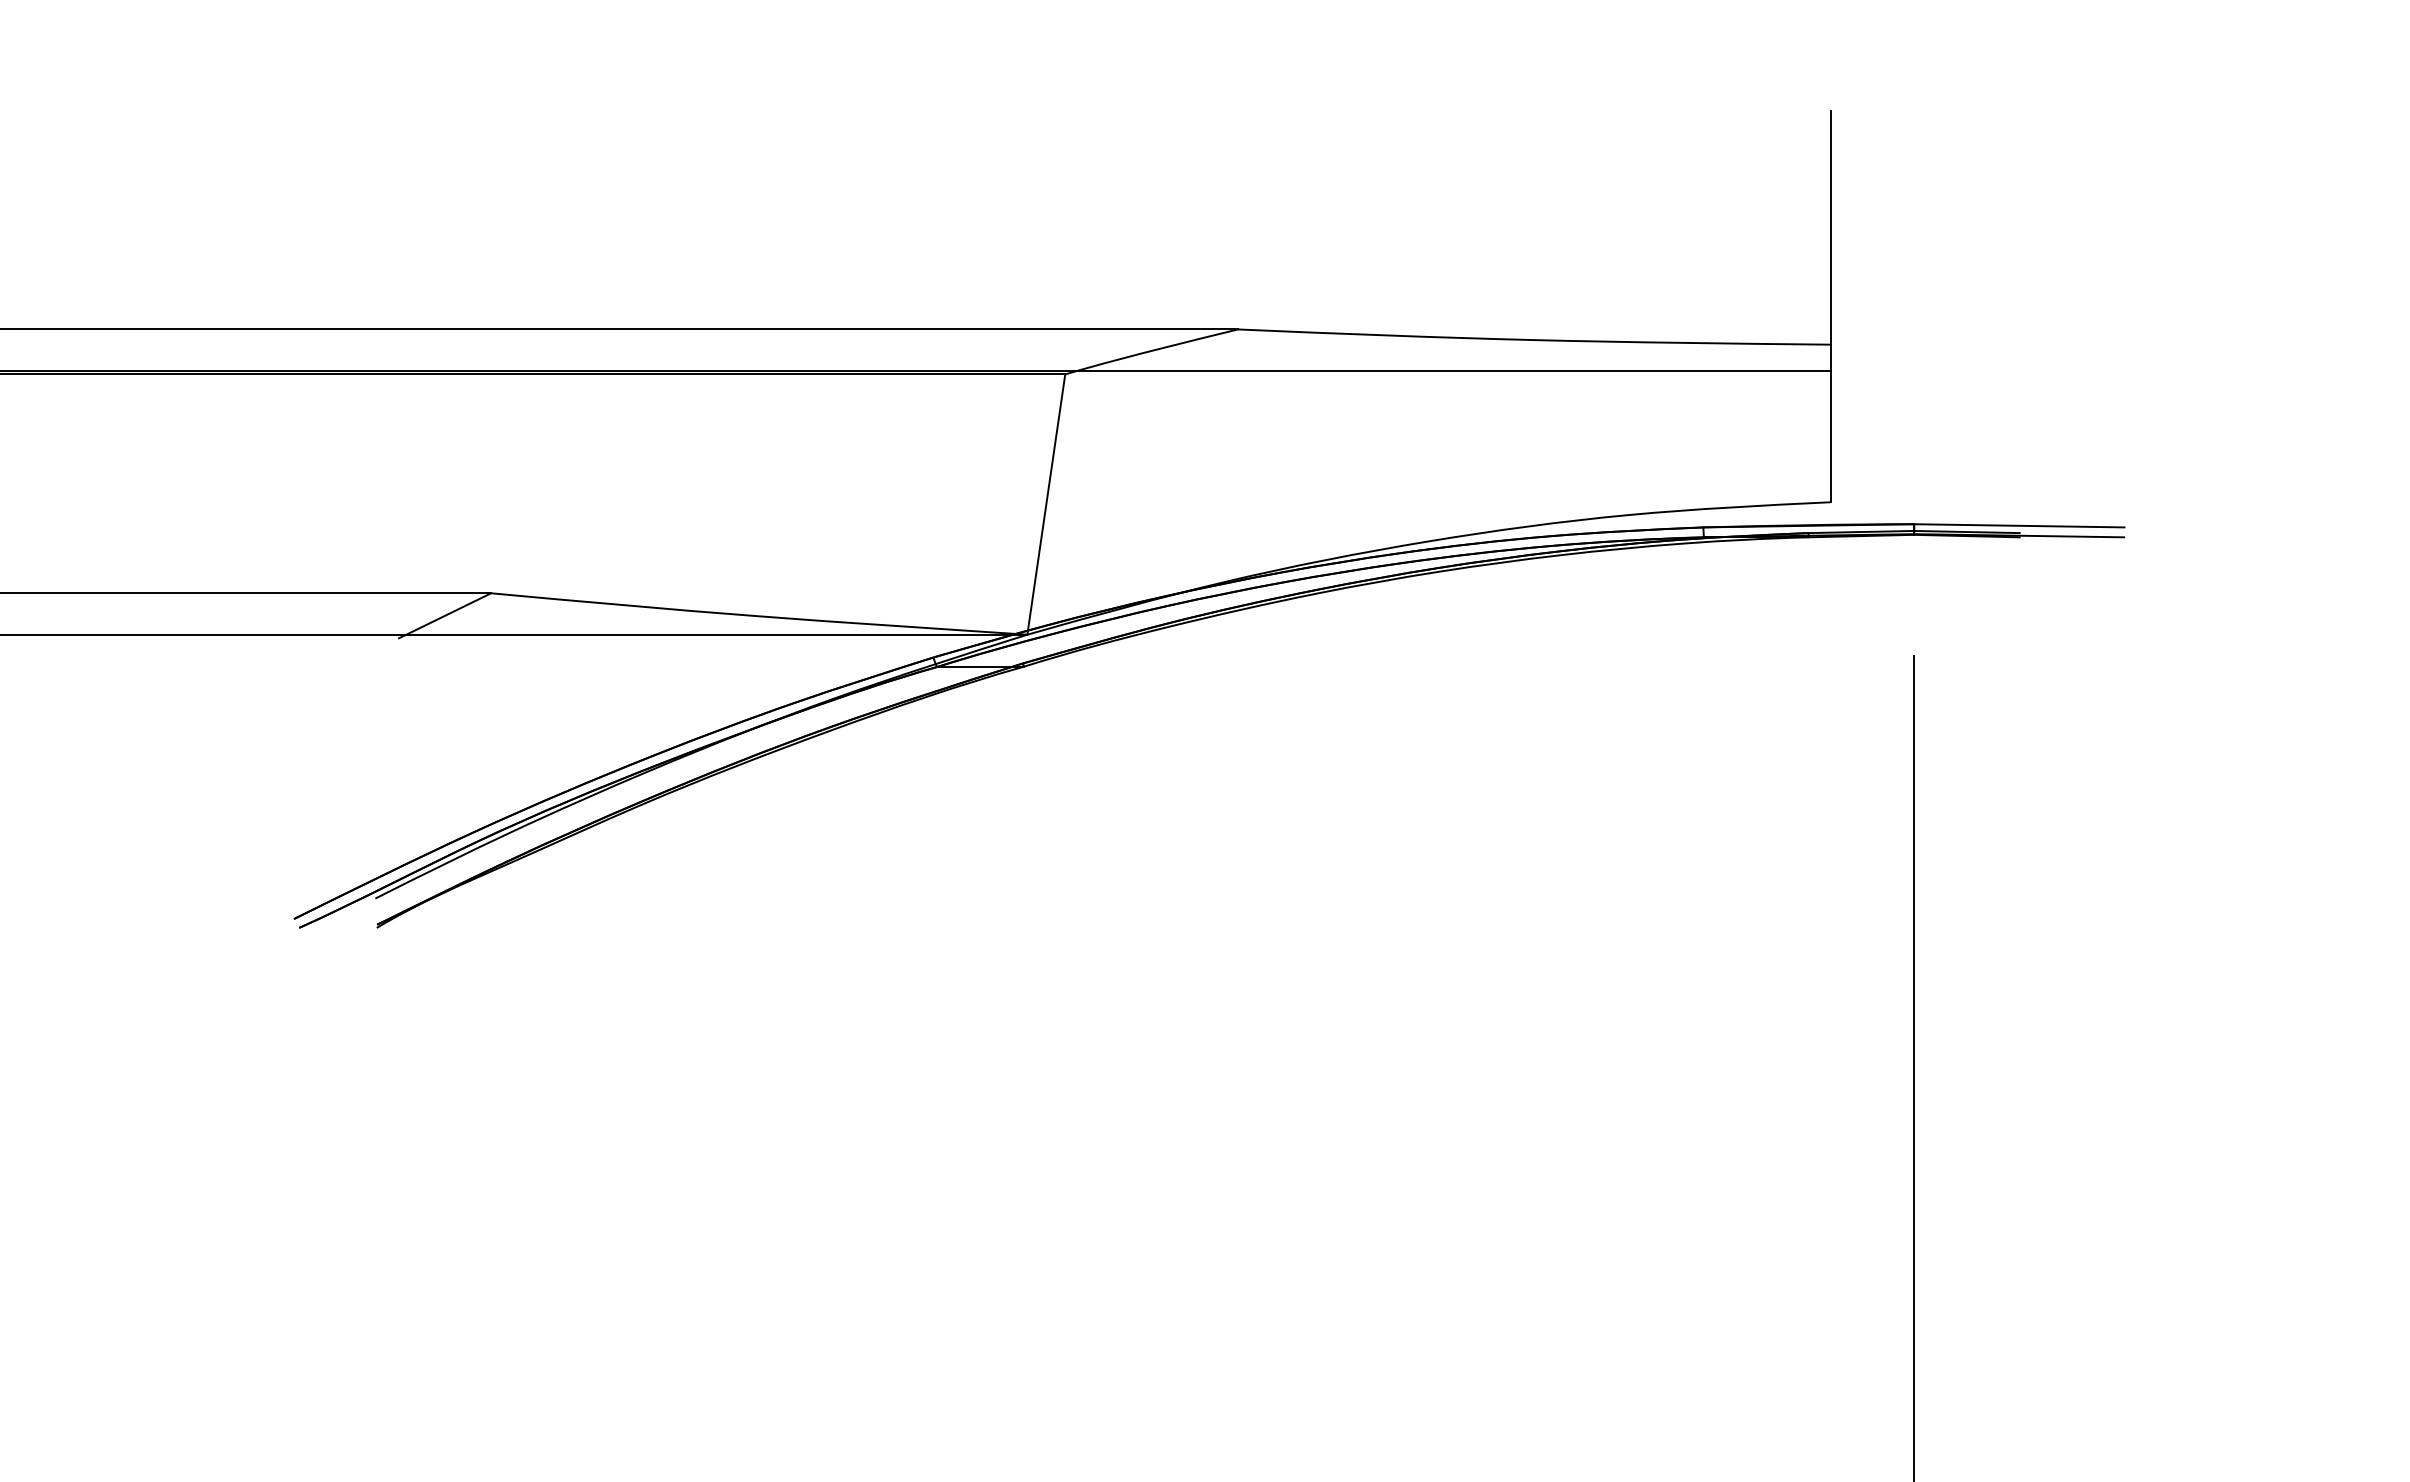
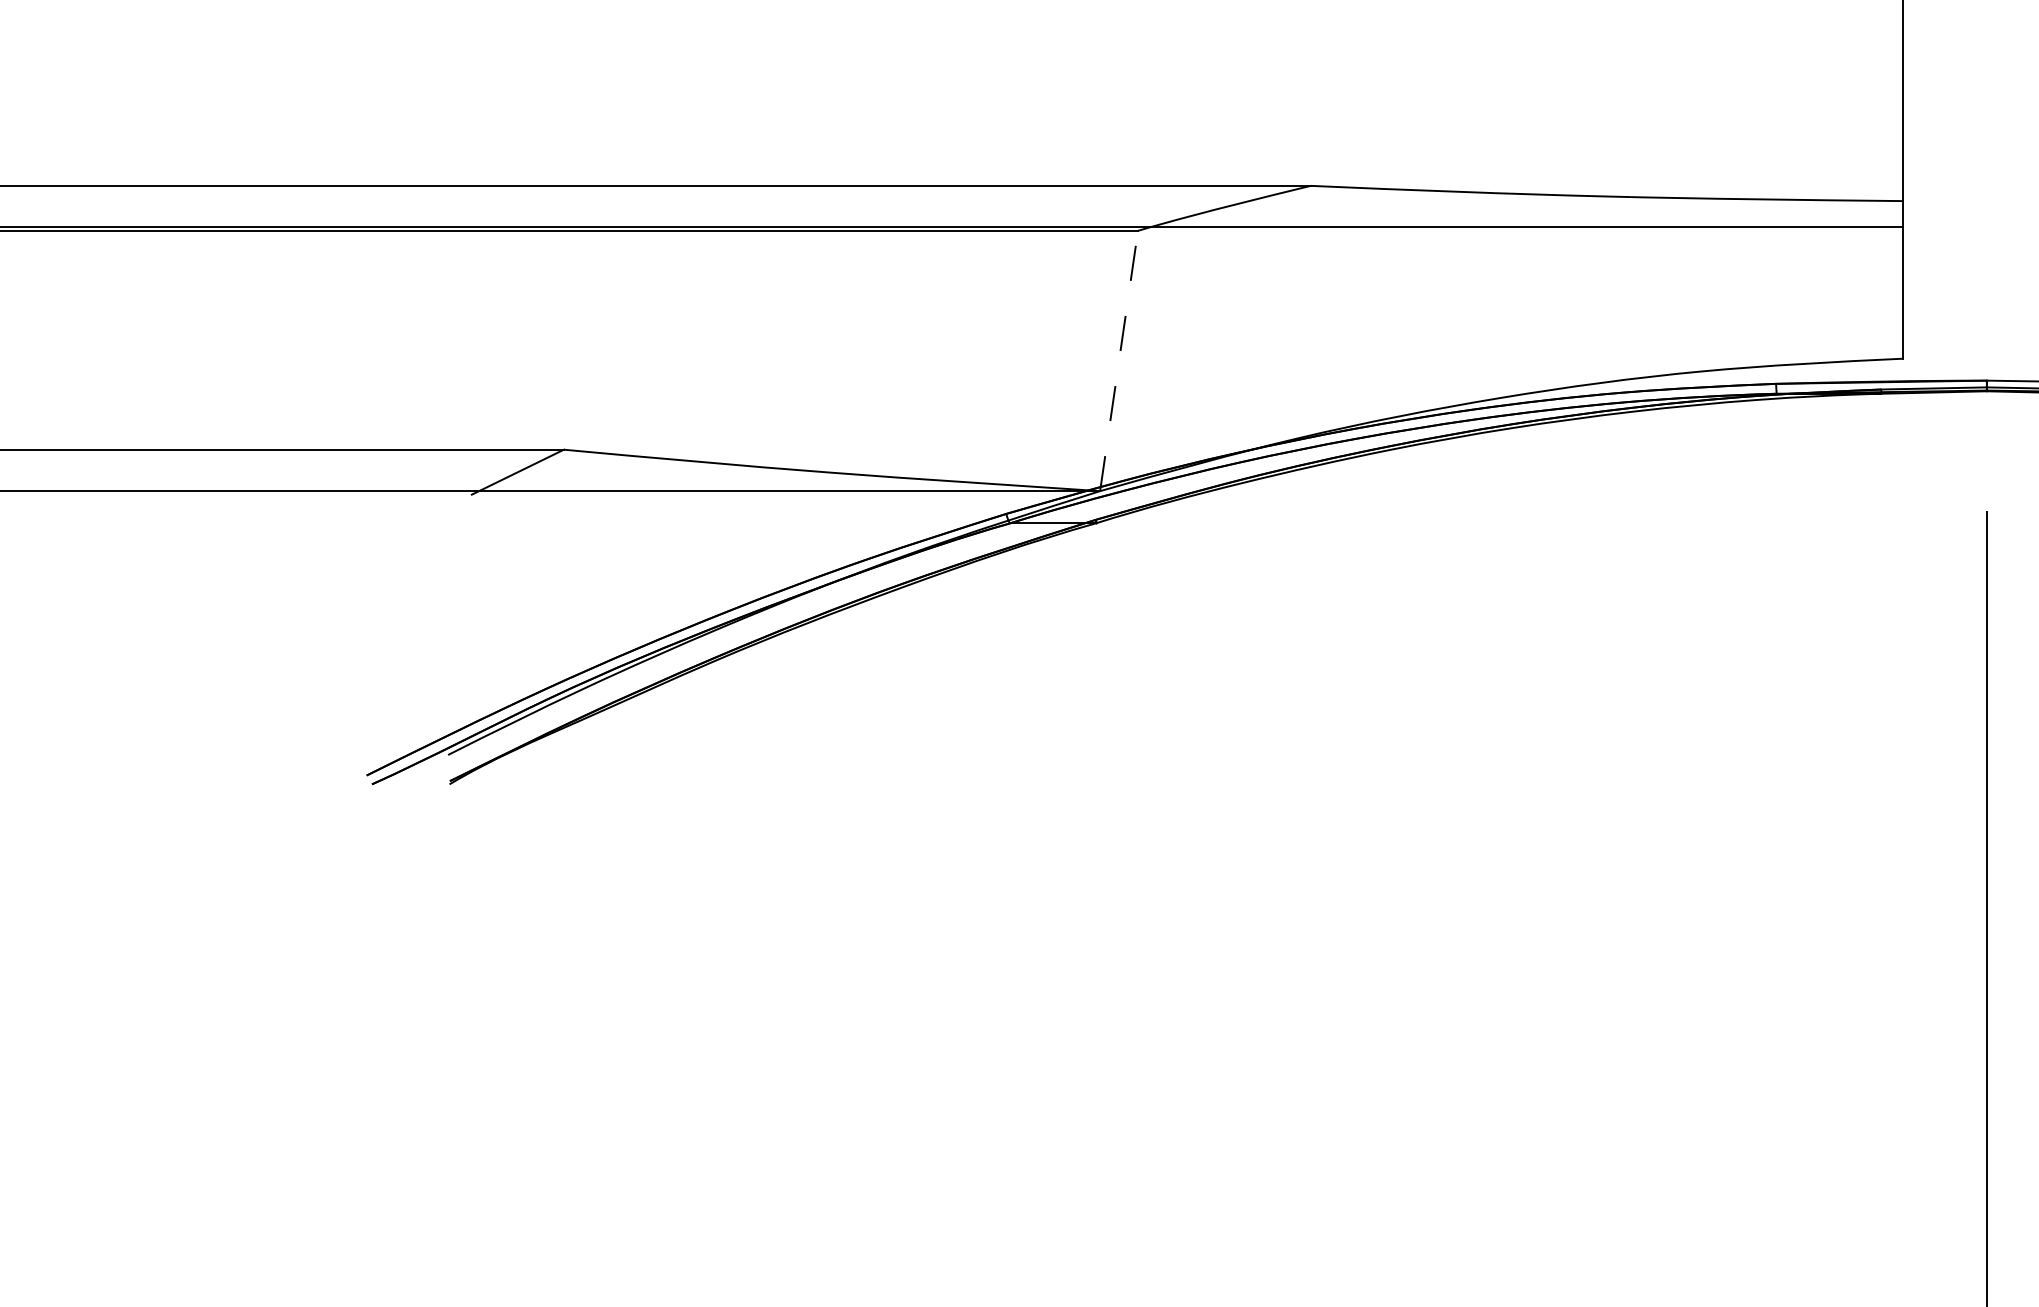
line: (1046, 504) -> (1119, 360), solid -> dashed

